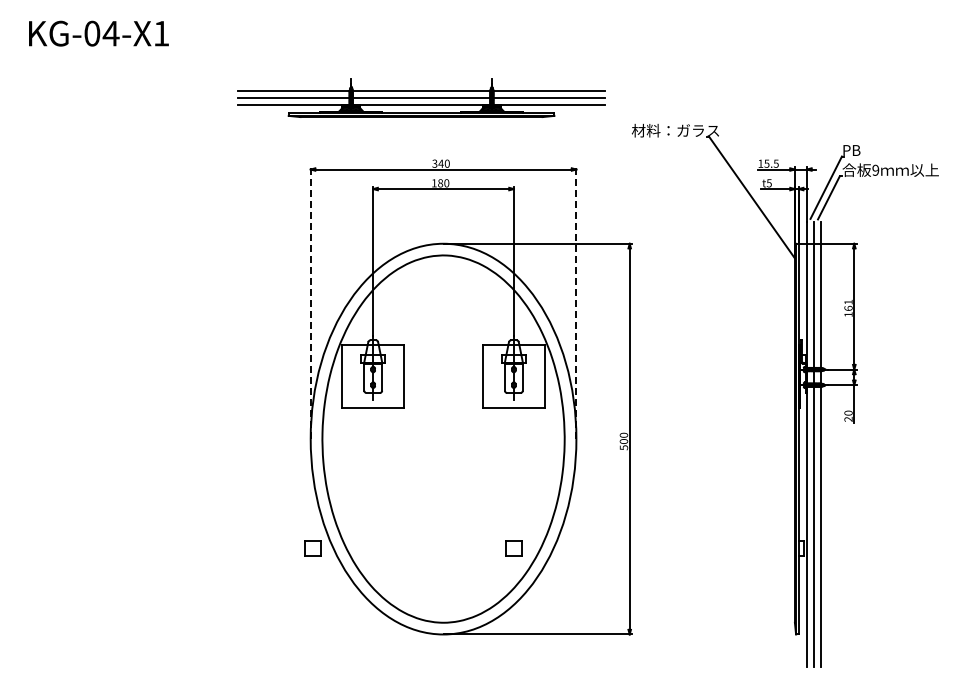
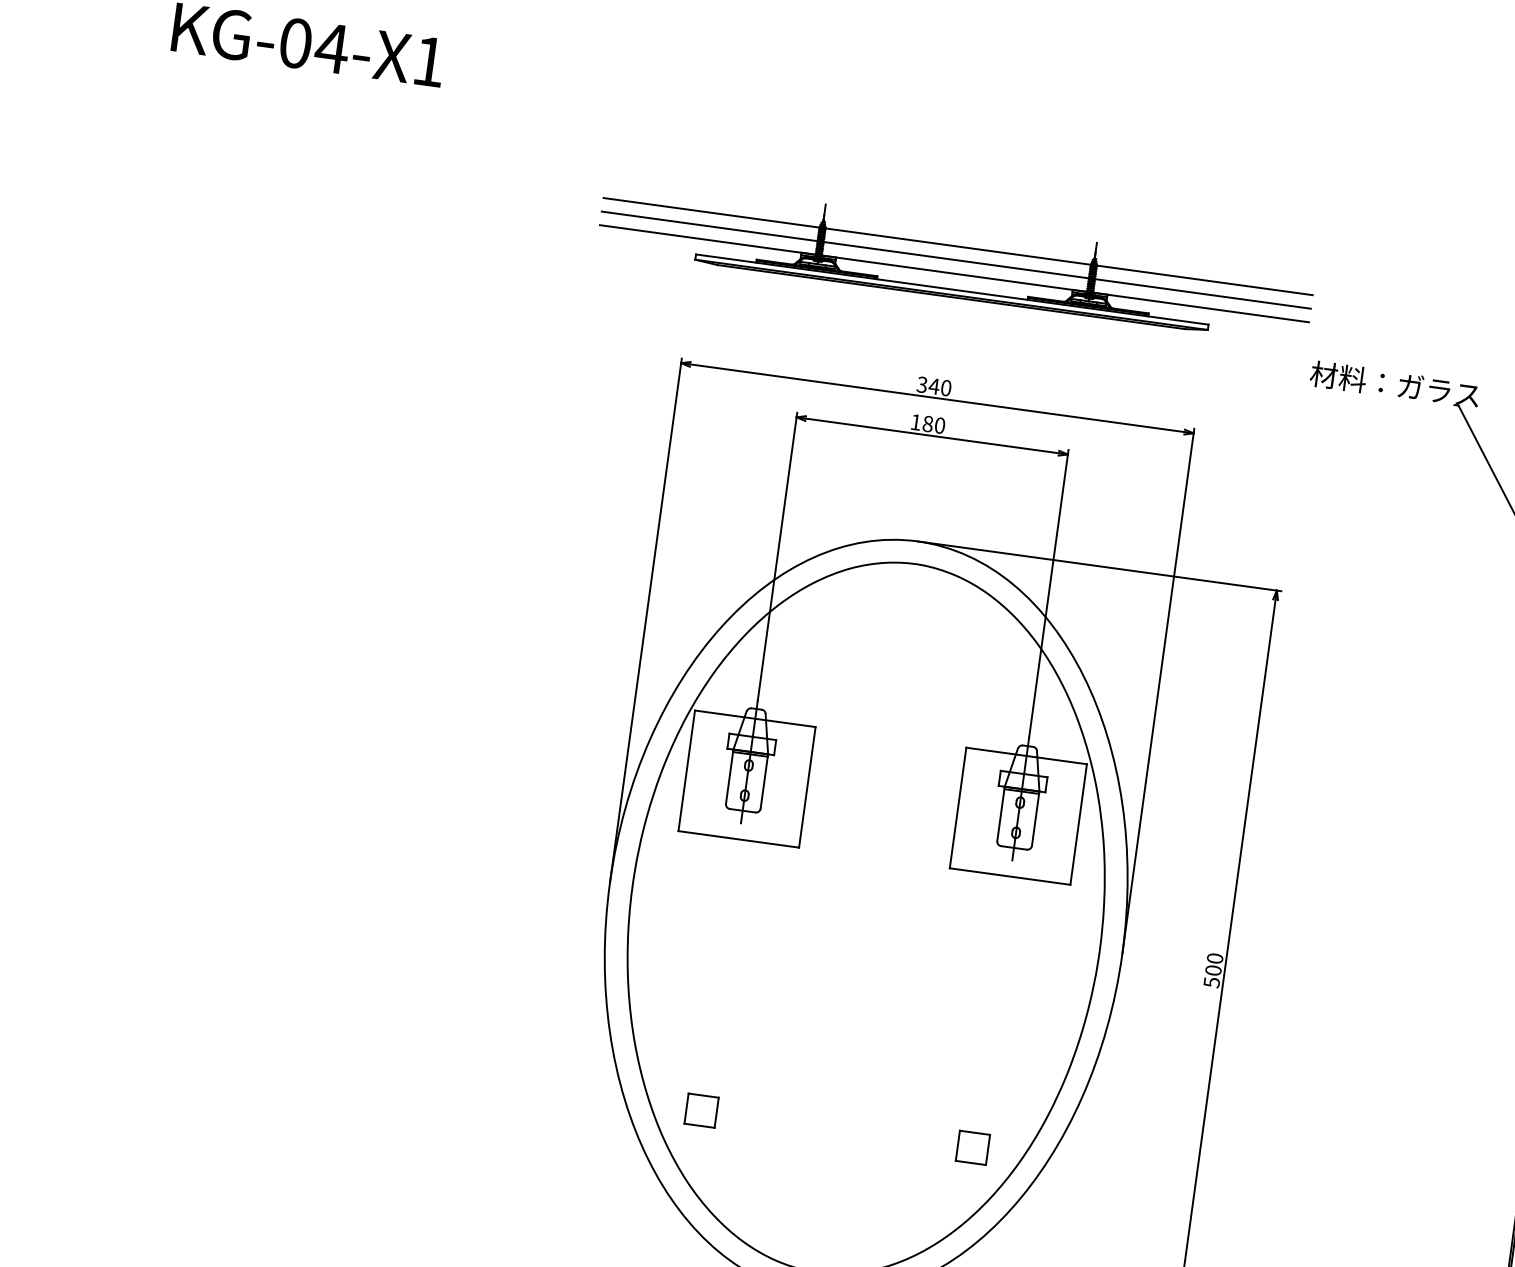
part: (421, 97) -> (956, 259), moved
line: (310, 303) -> (645, 621), dashed -> solid
line: (576, 303) -> (1158, 691), dashed -> solid
part: (312, 548) -> (700, 1110), moved

